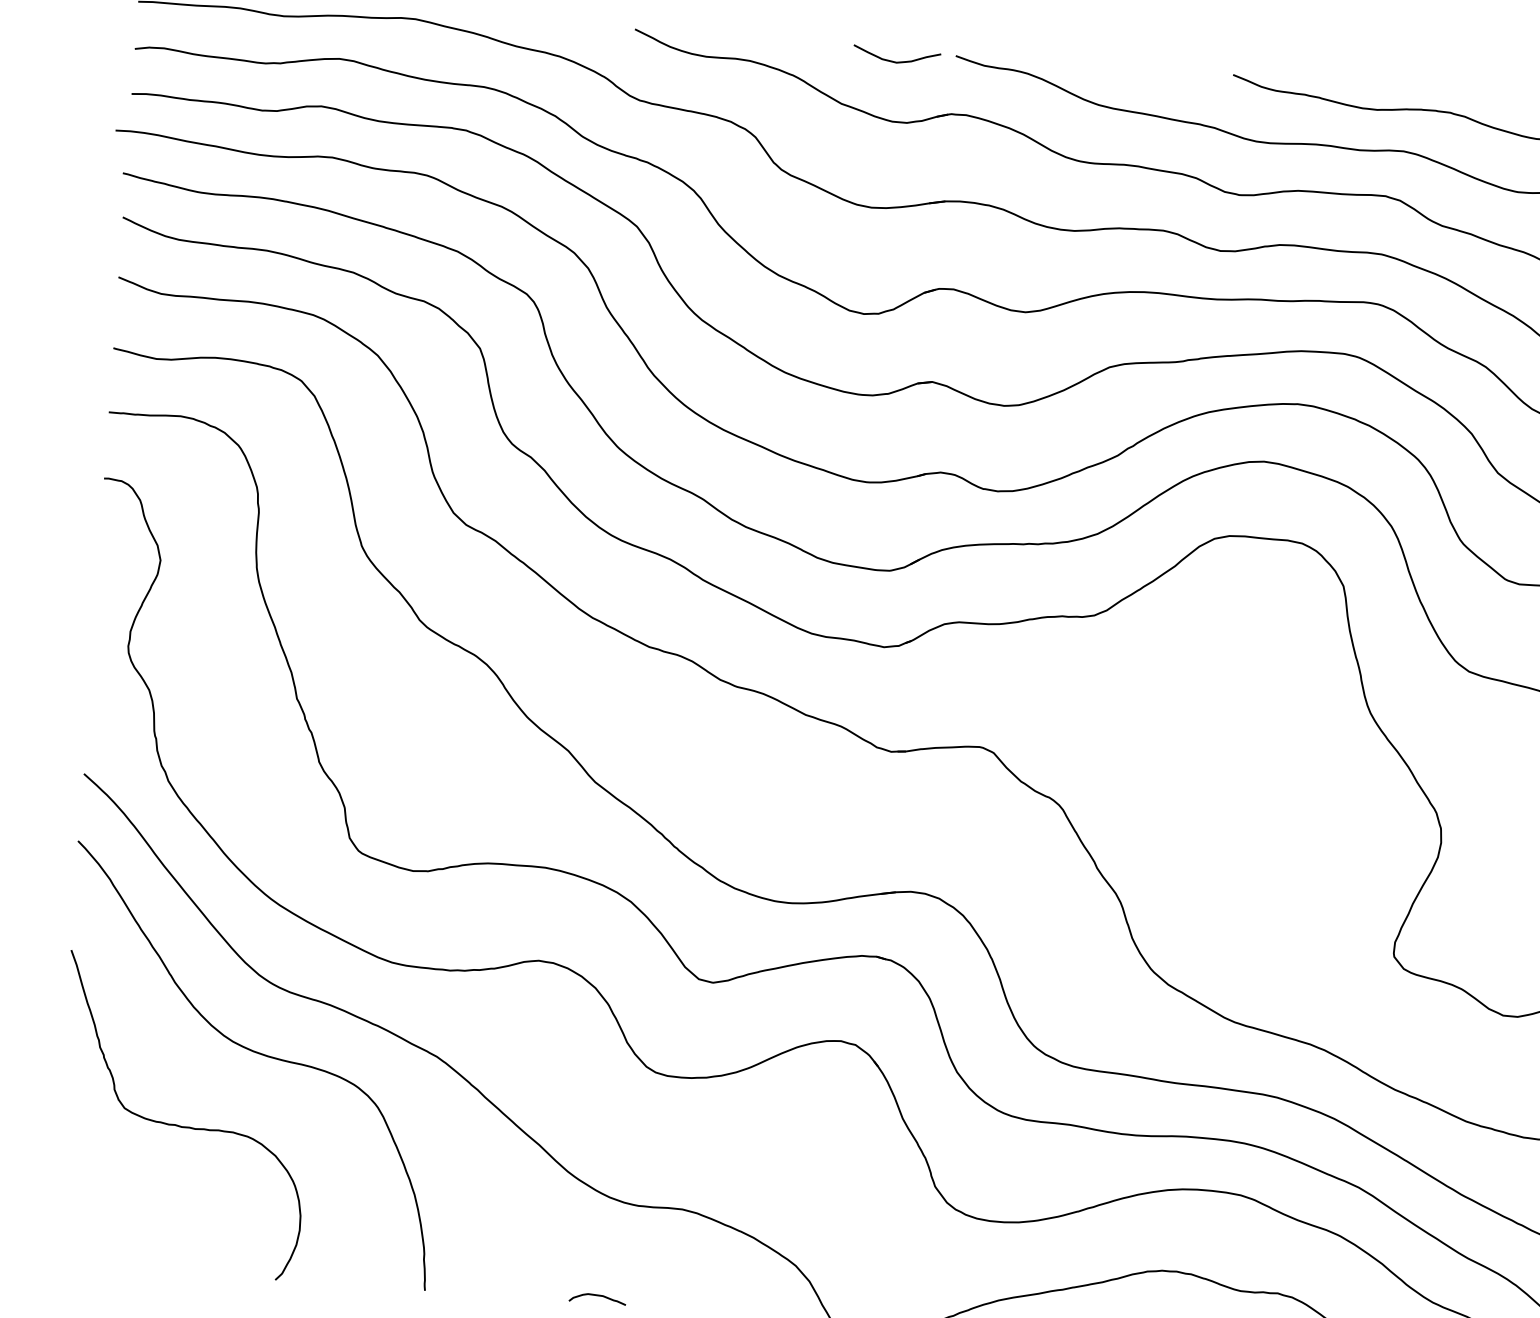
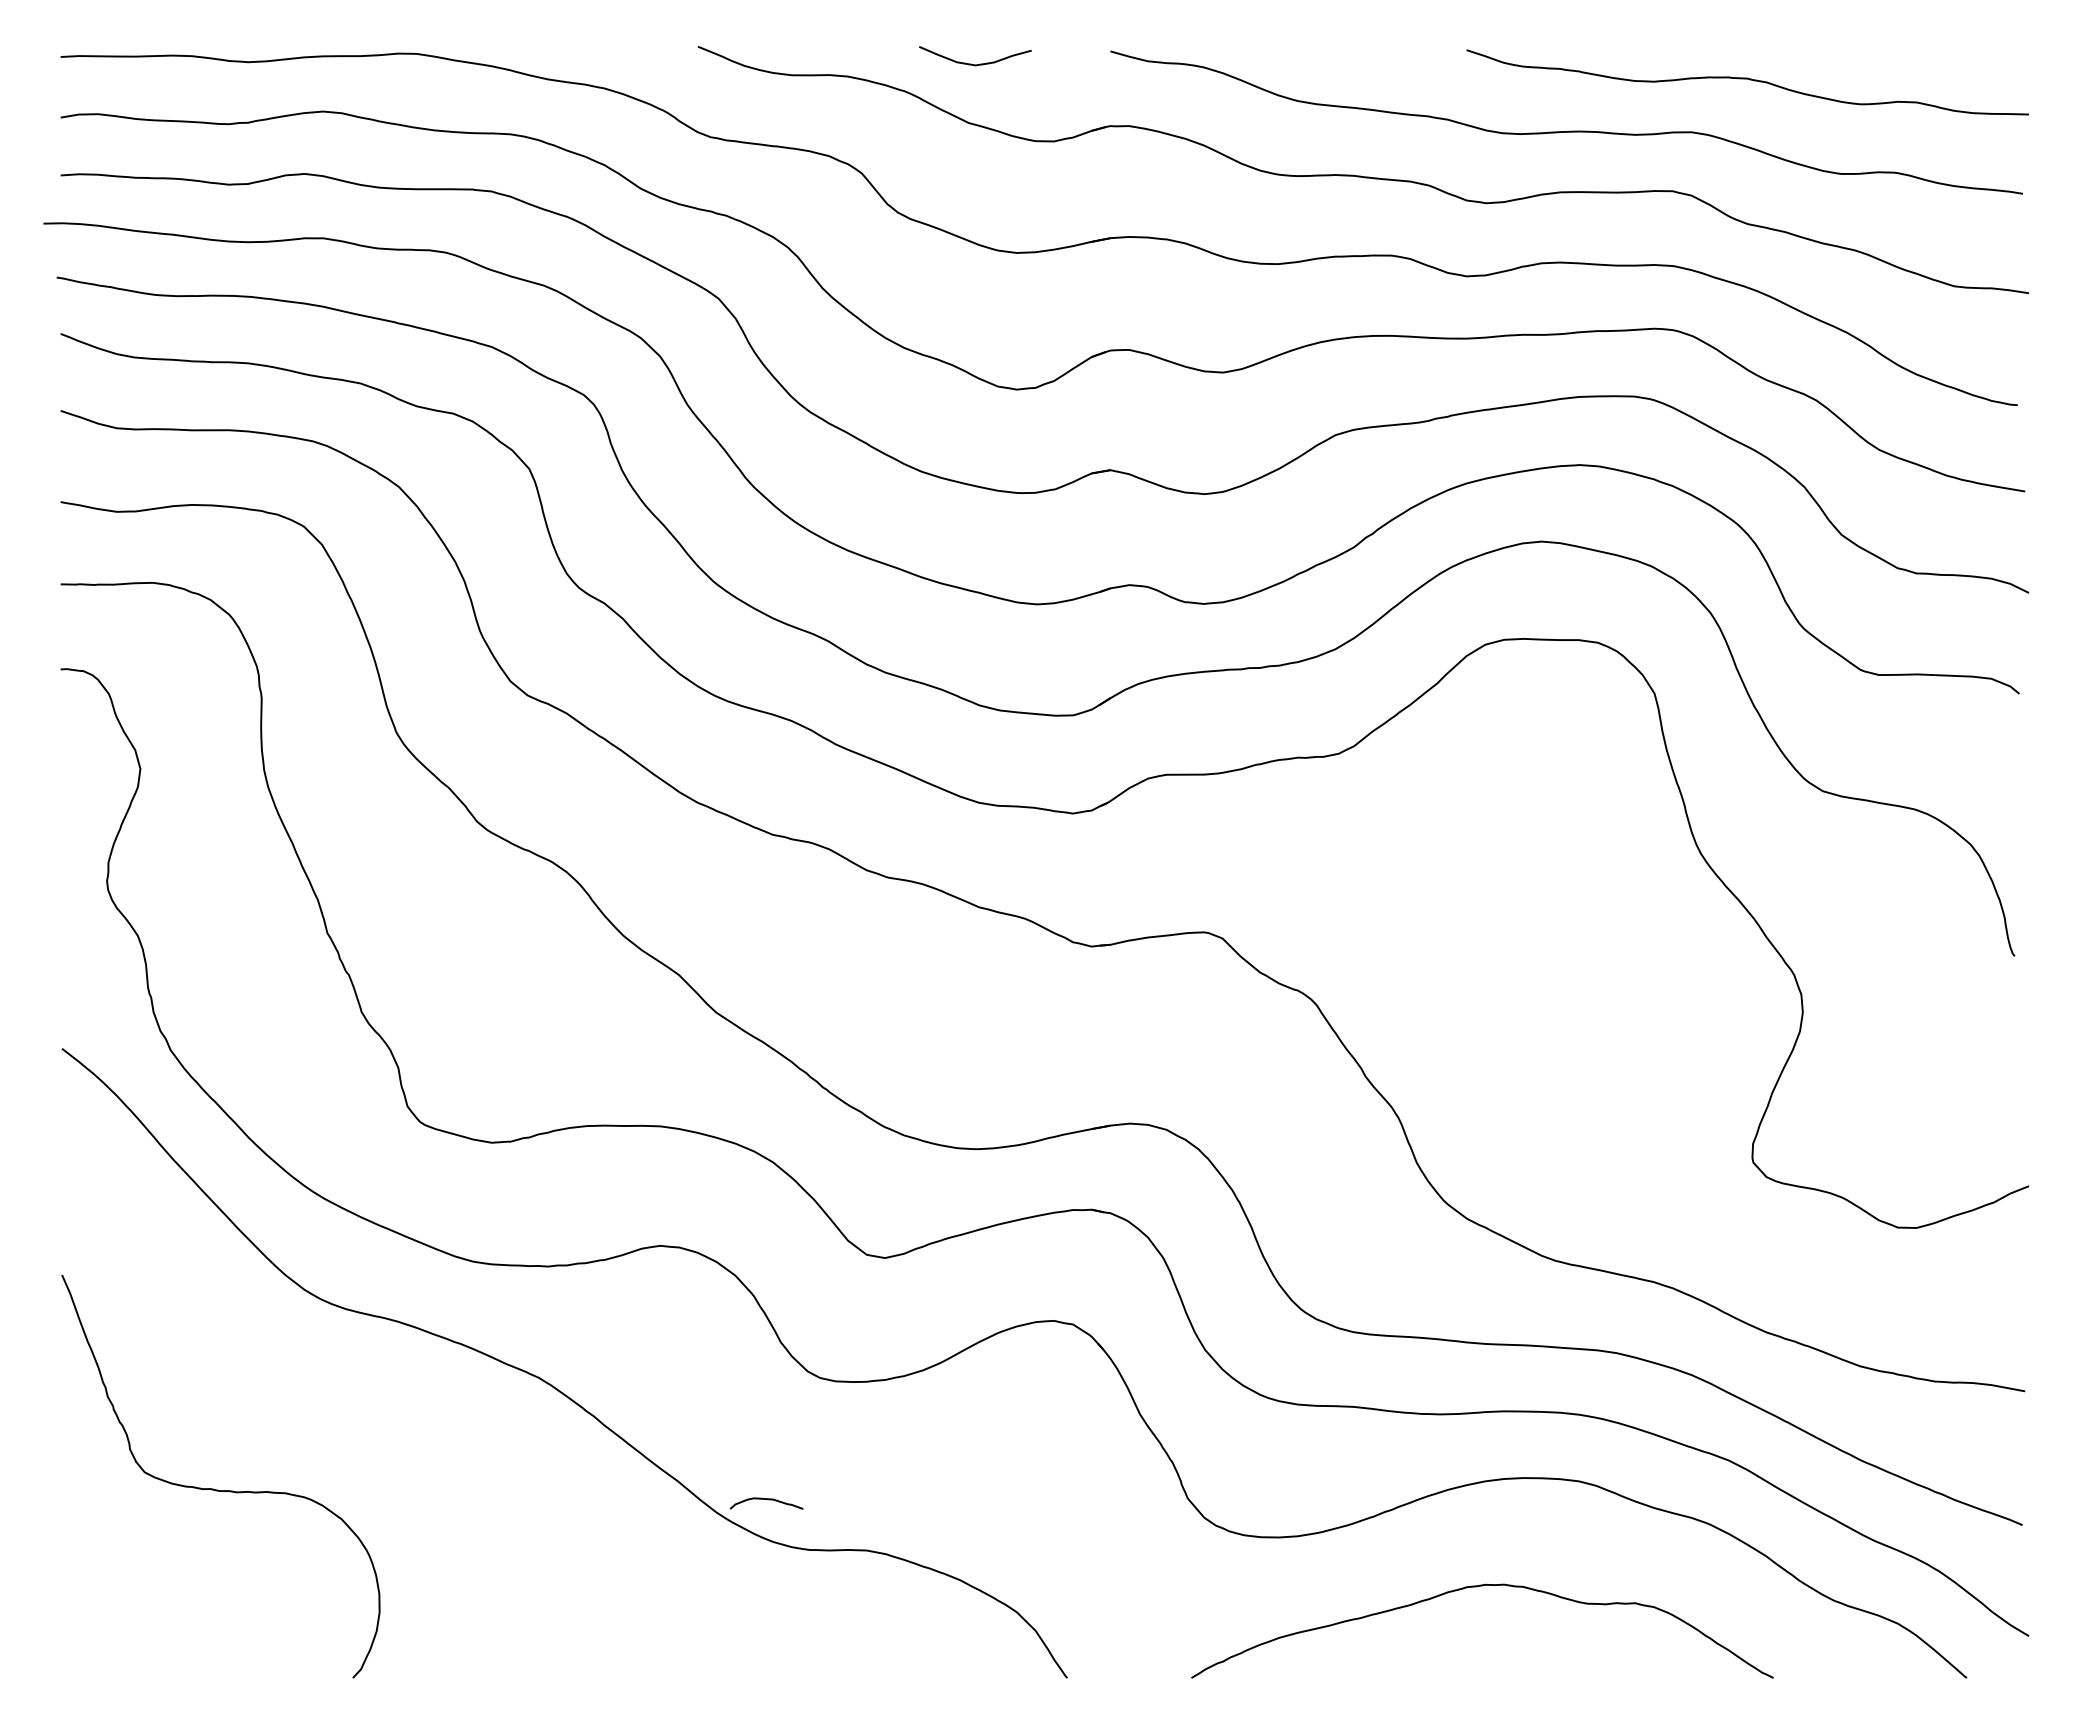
curve: (896, 61) -> (975, 64), moved
curve: (257, 1053) -> (309, 1390), removed
curve: (598, 1296) -> (767, 1500), moved

